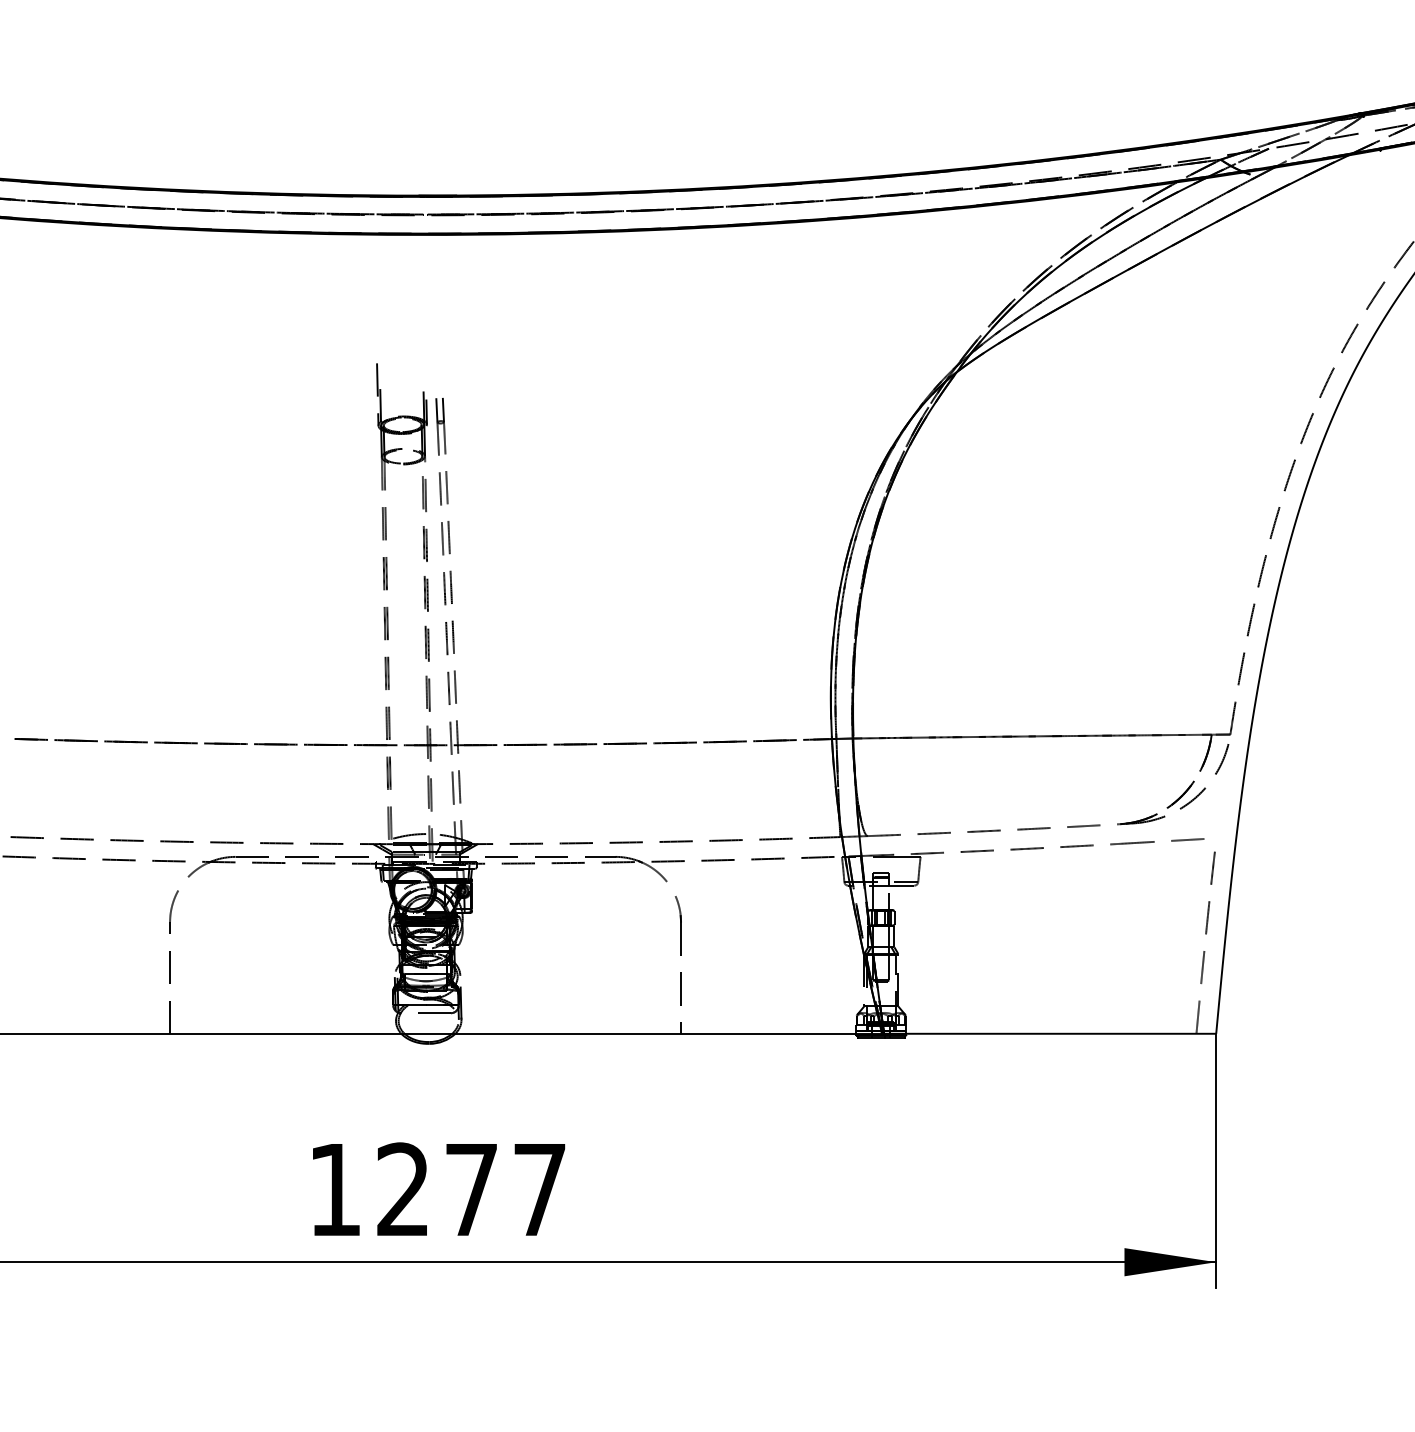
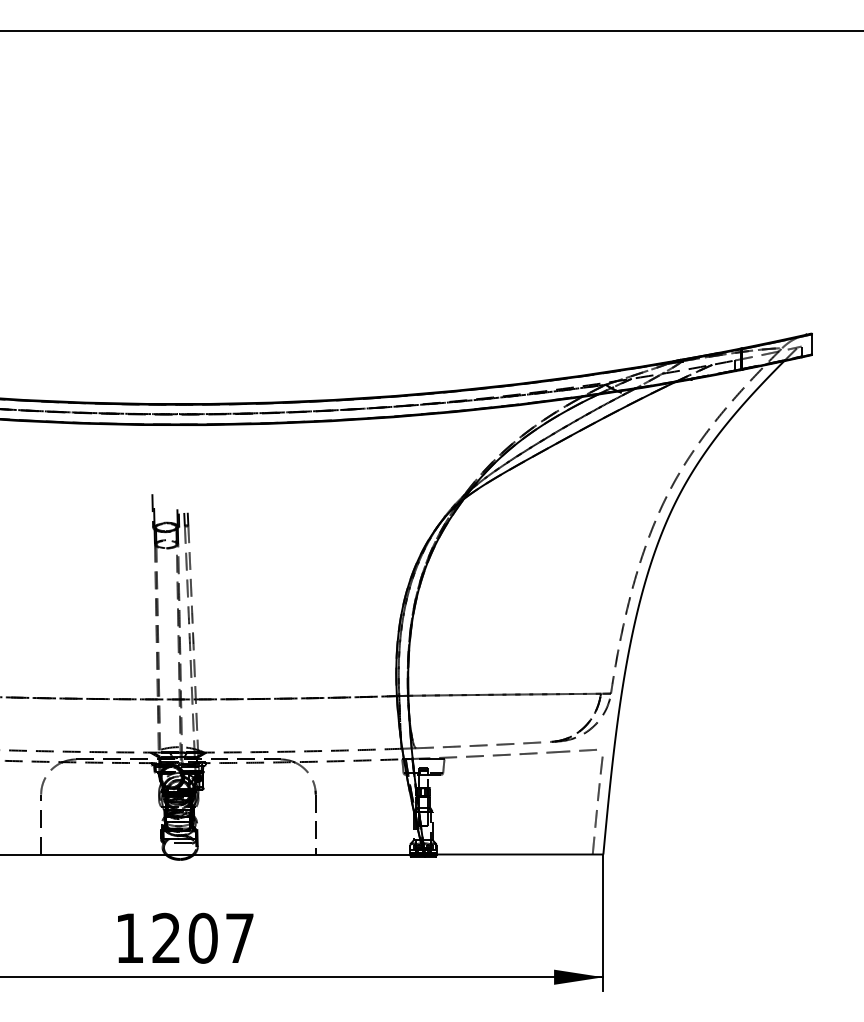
text: (470, 1188) -> (202, 937), 1277 -> 1207

